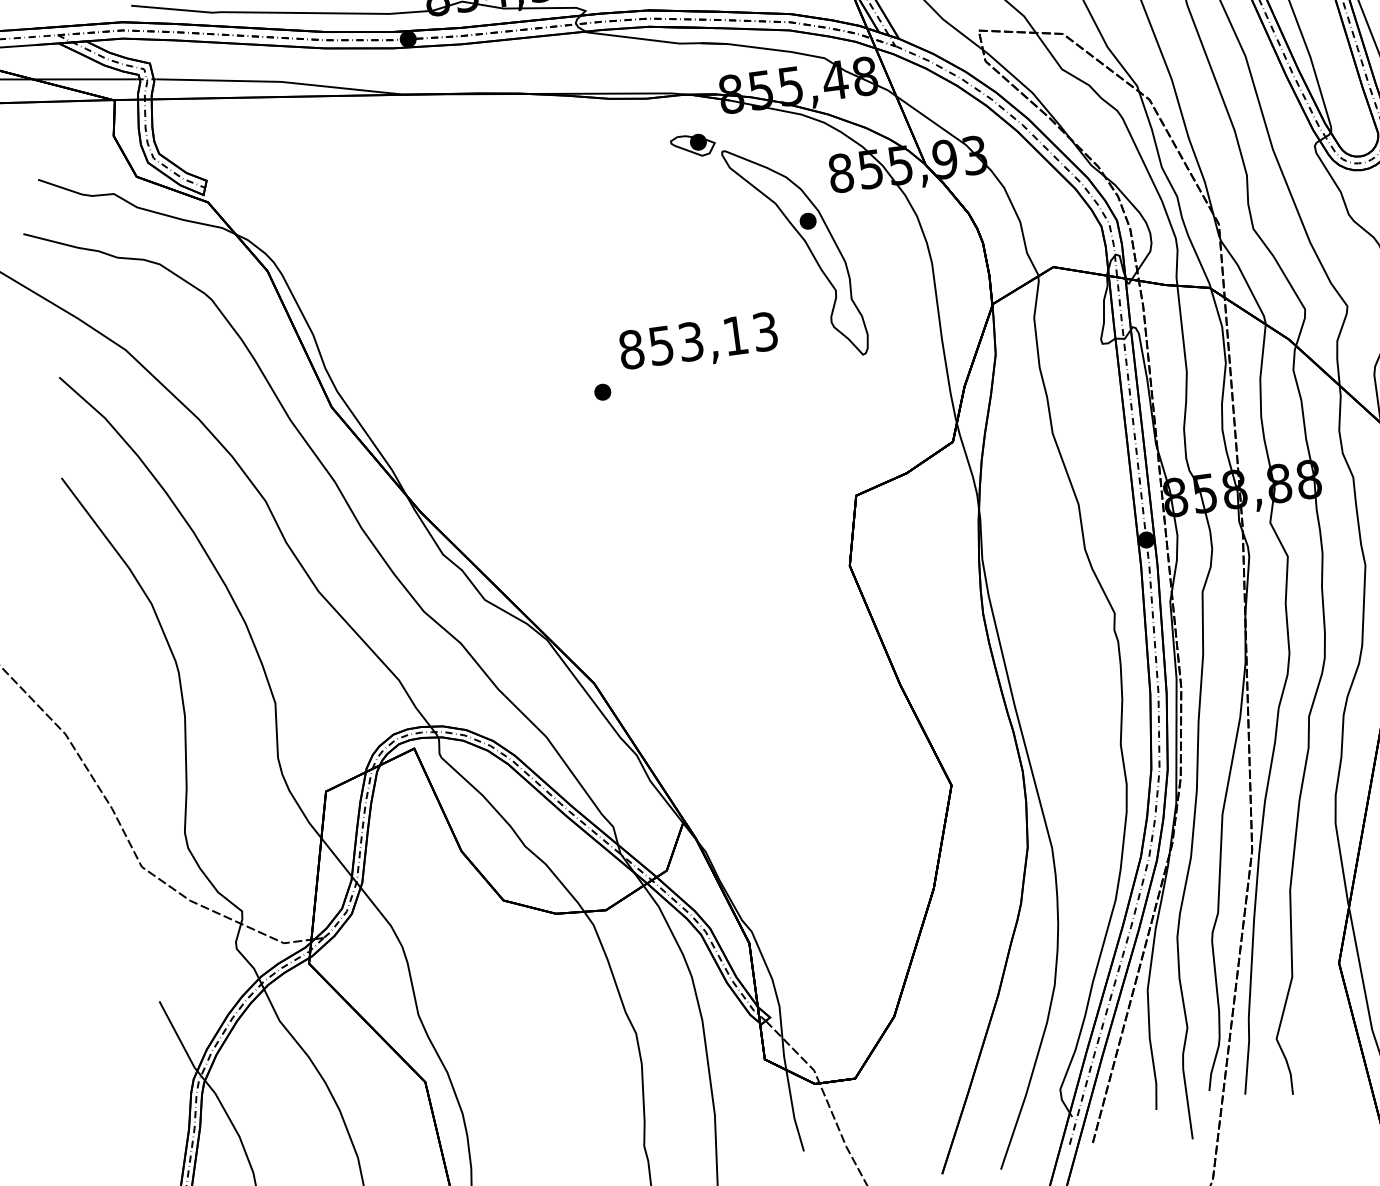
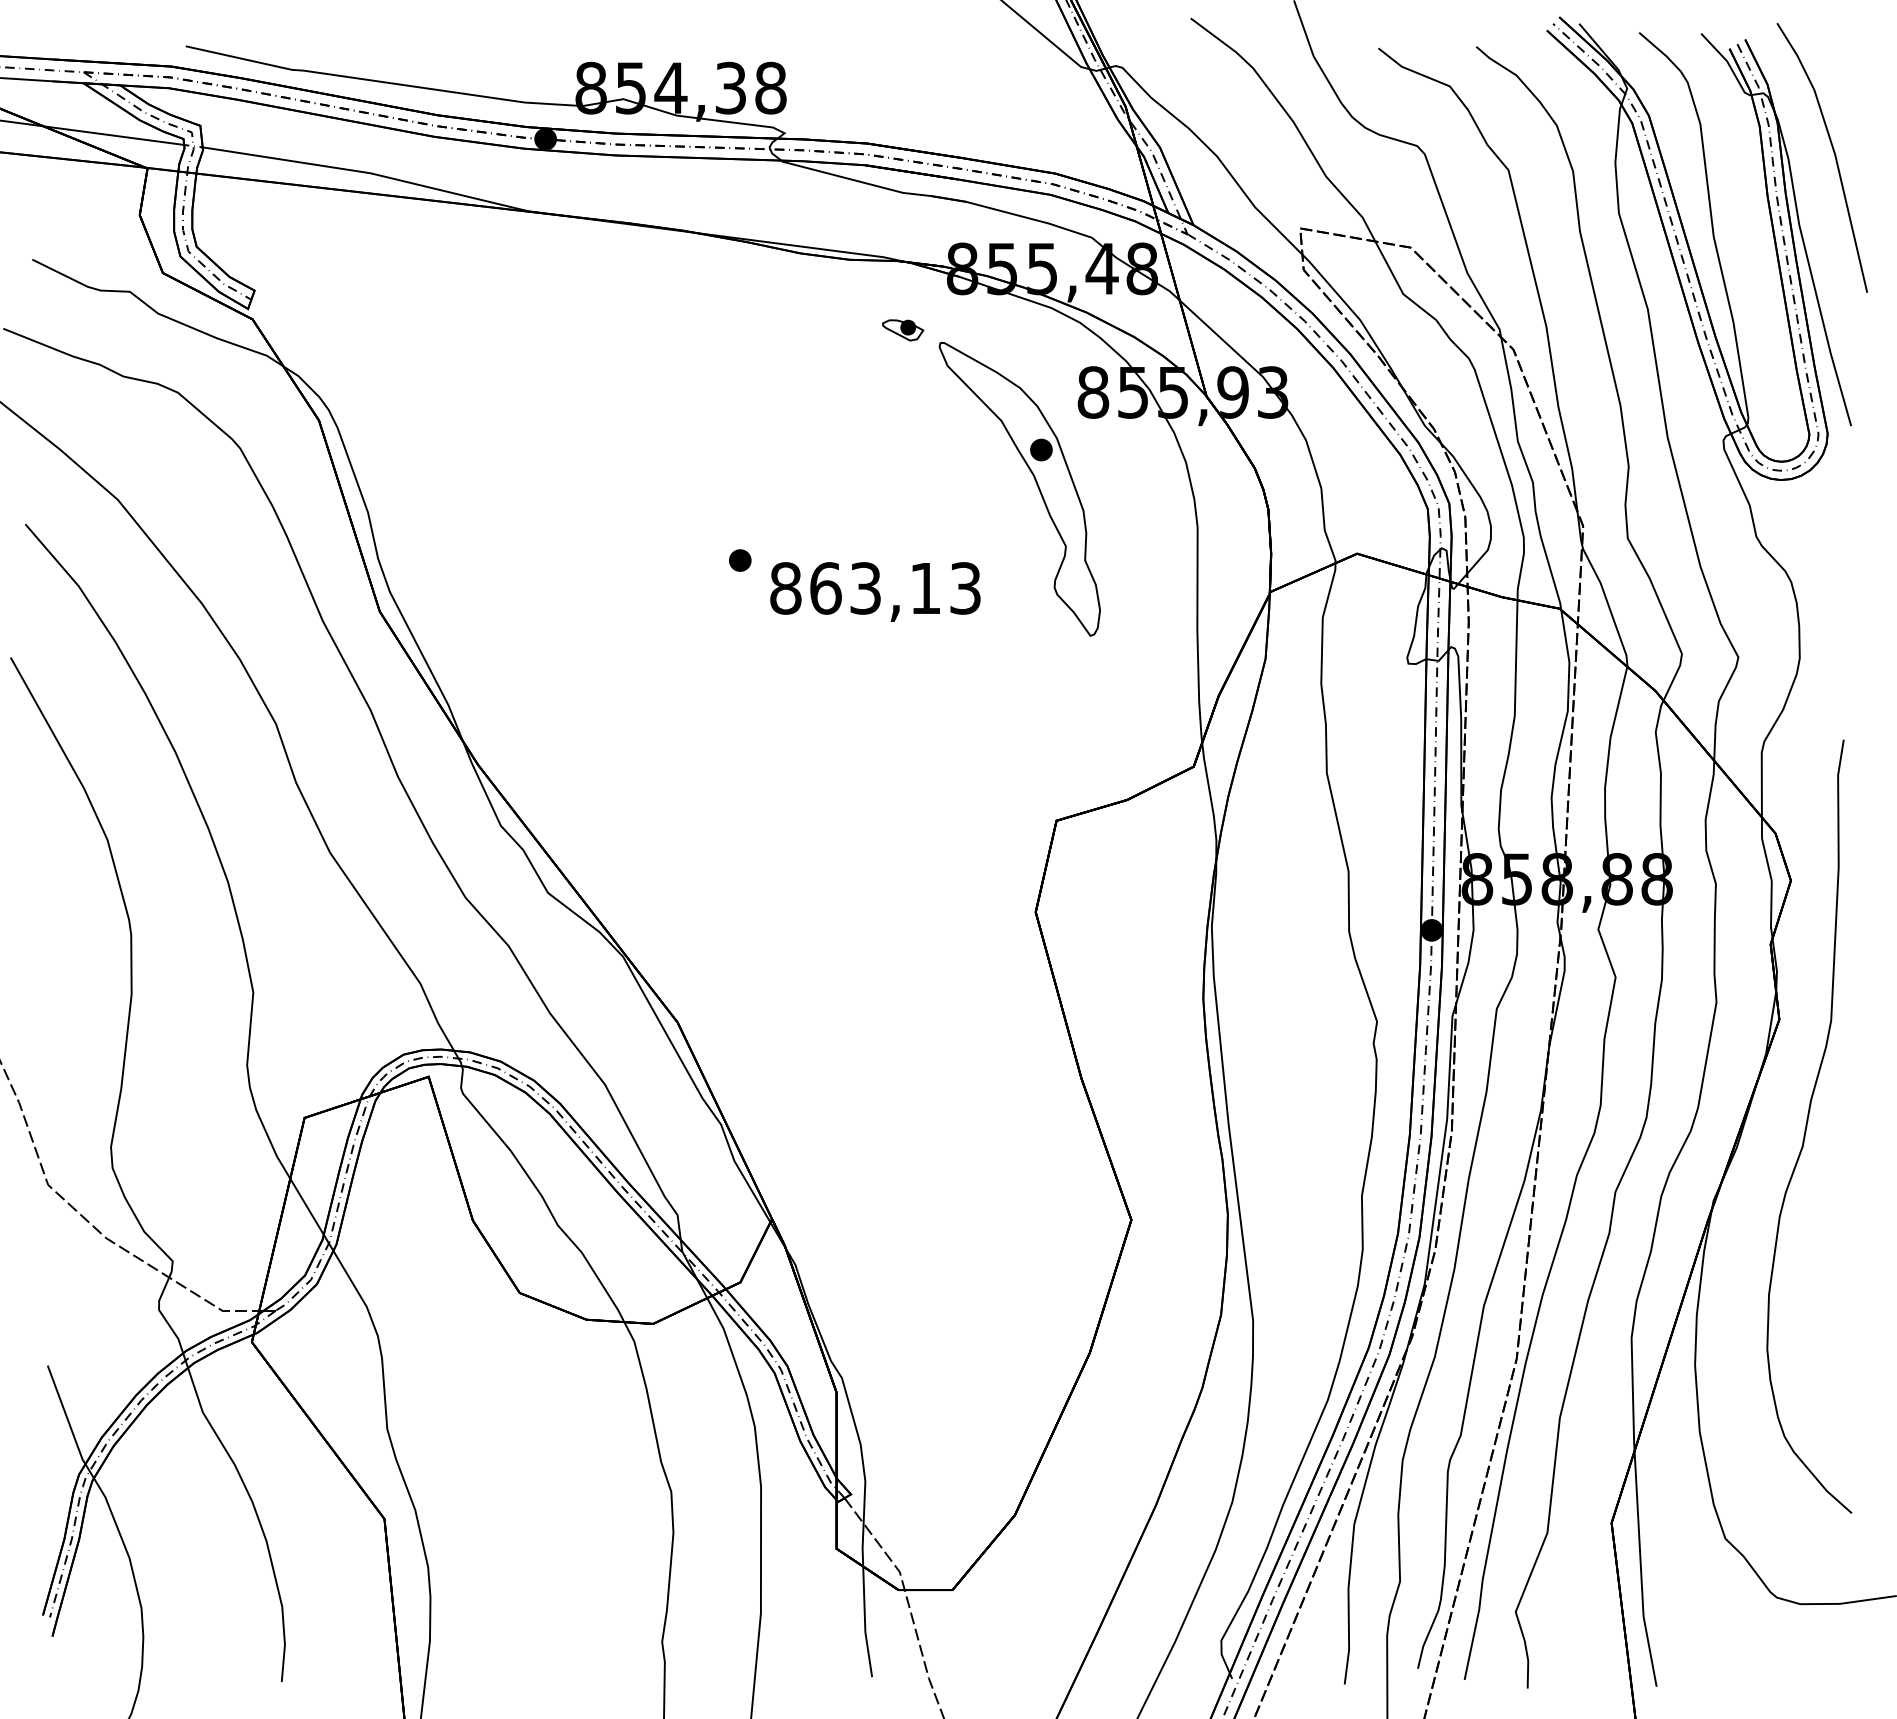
part: (692, 146) -> (902, 330), size x0.7
text: (661, 345) -> (825, 588), 853,13 -> 863,13
part: (602, 392) -> (740, 560), moved

